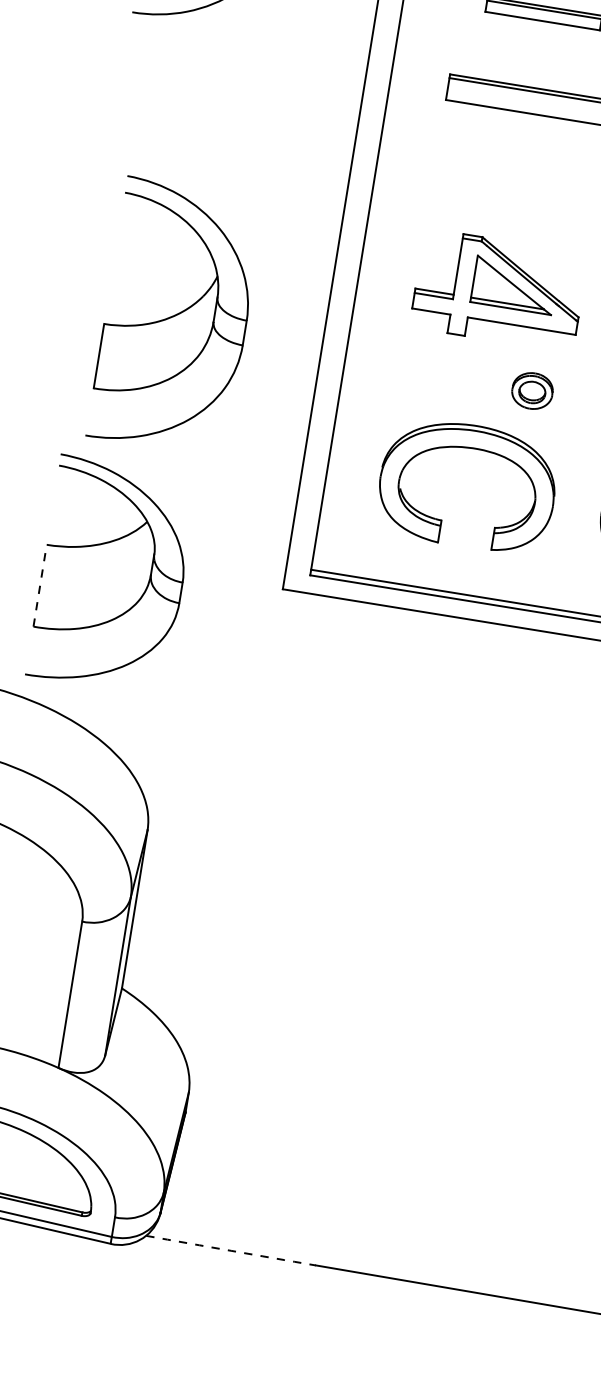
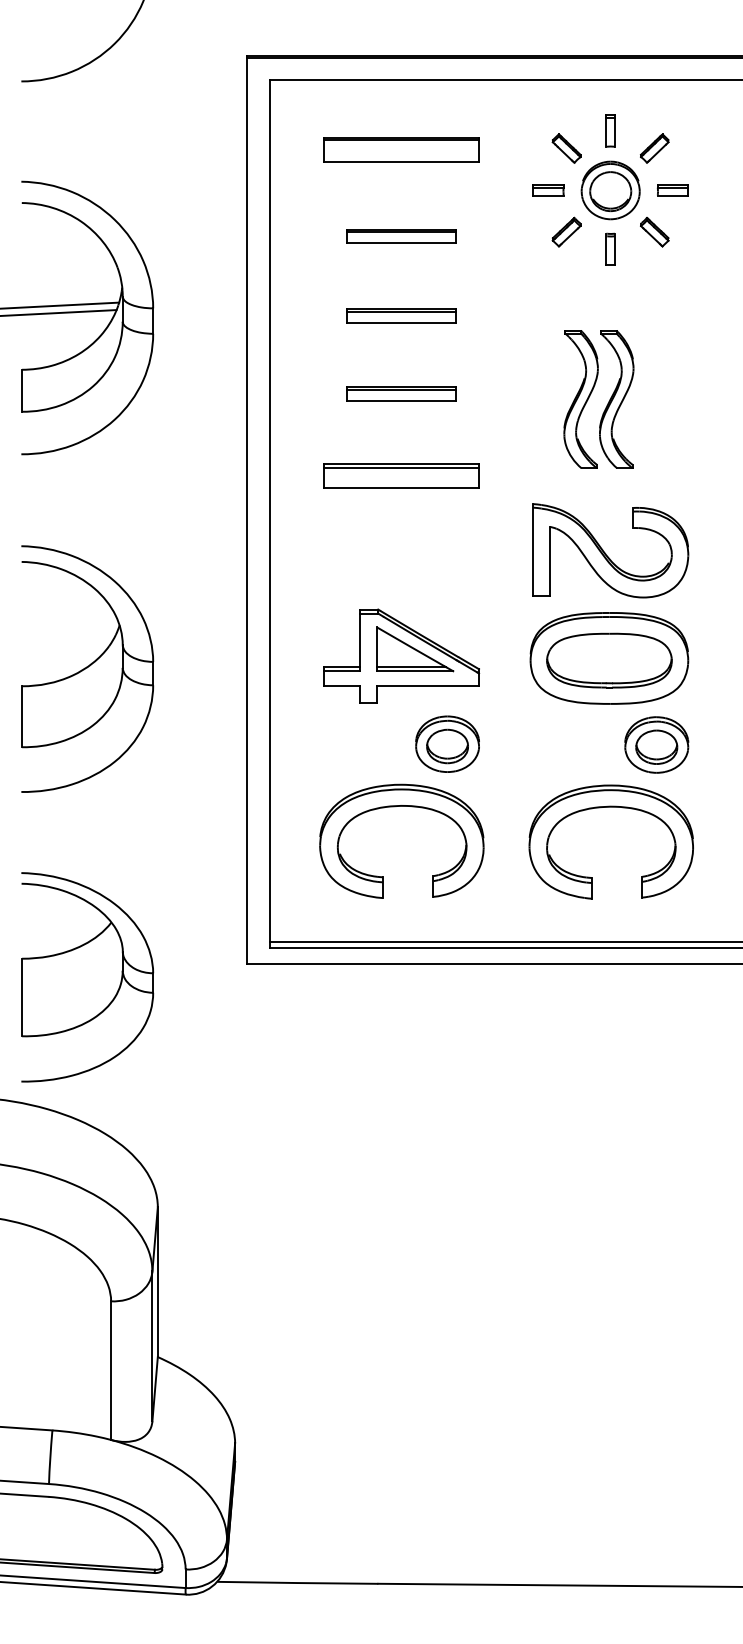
part: (176, 316) -> (87, 668), moved
part: (532, 390) -> (447, 743), size x1.67
line: (40, 585) -> (22, 997), dashed -> solid
arc: (230, 1250) -> (297, 1582), dashed -> solid

